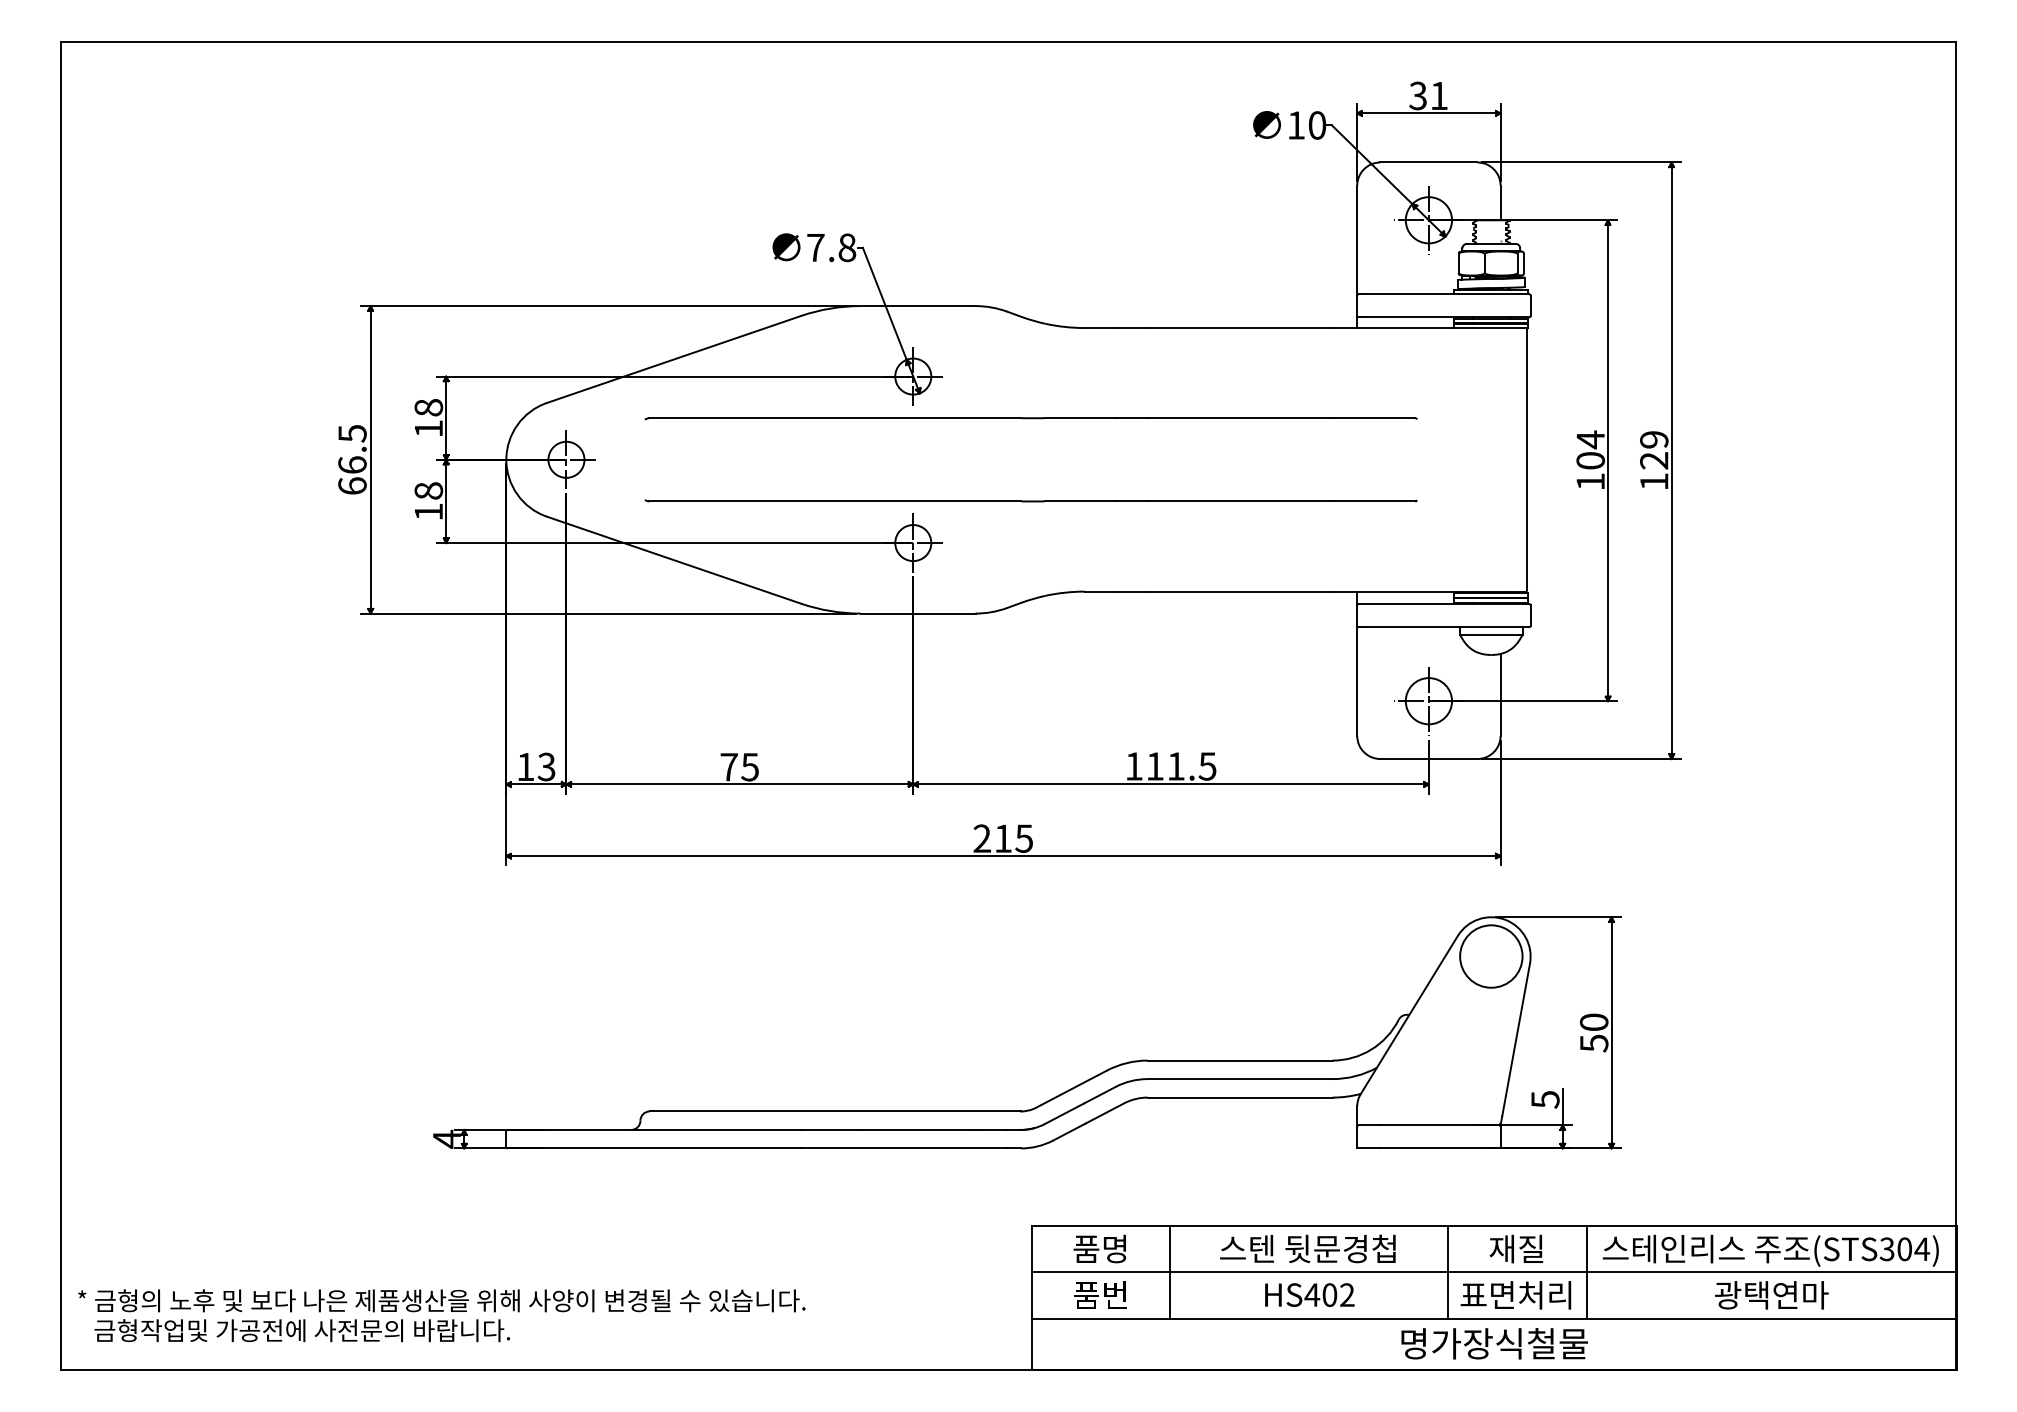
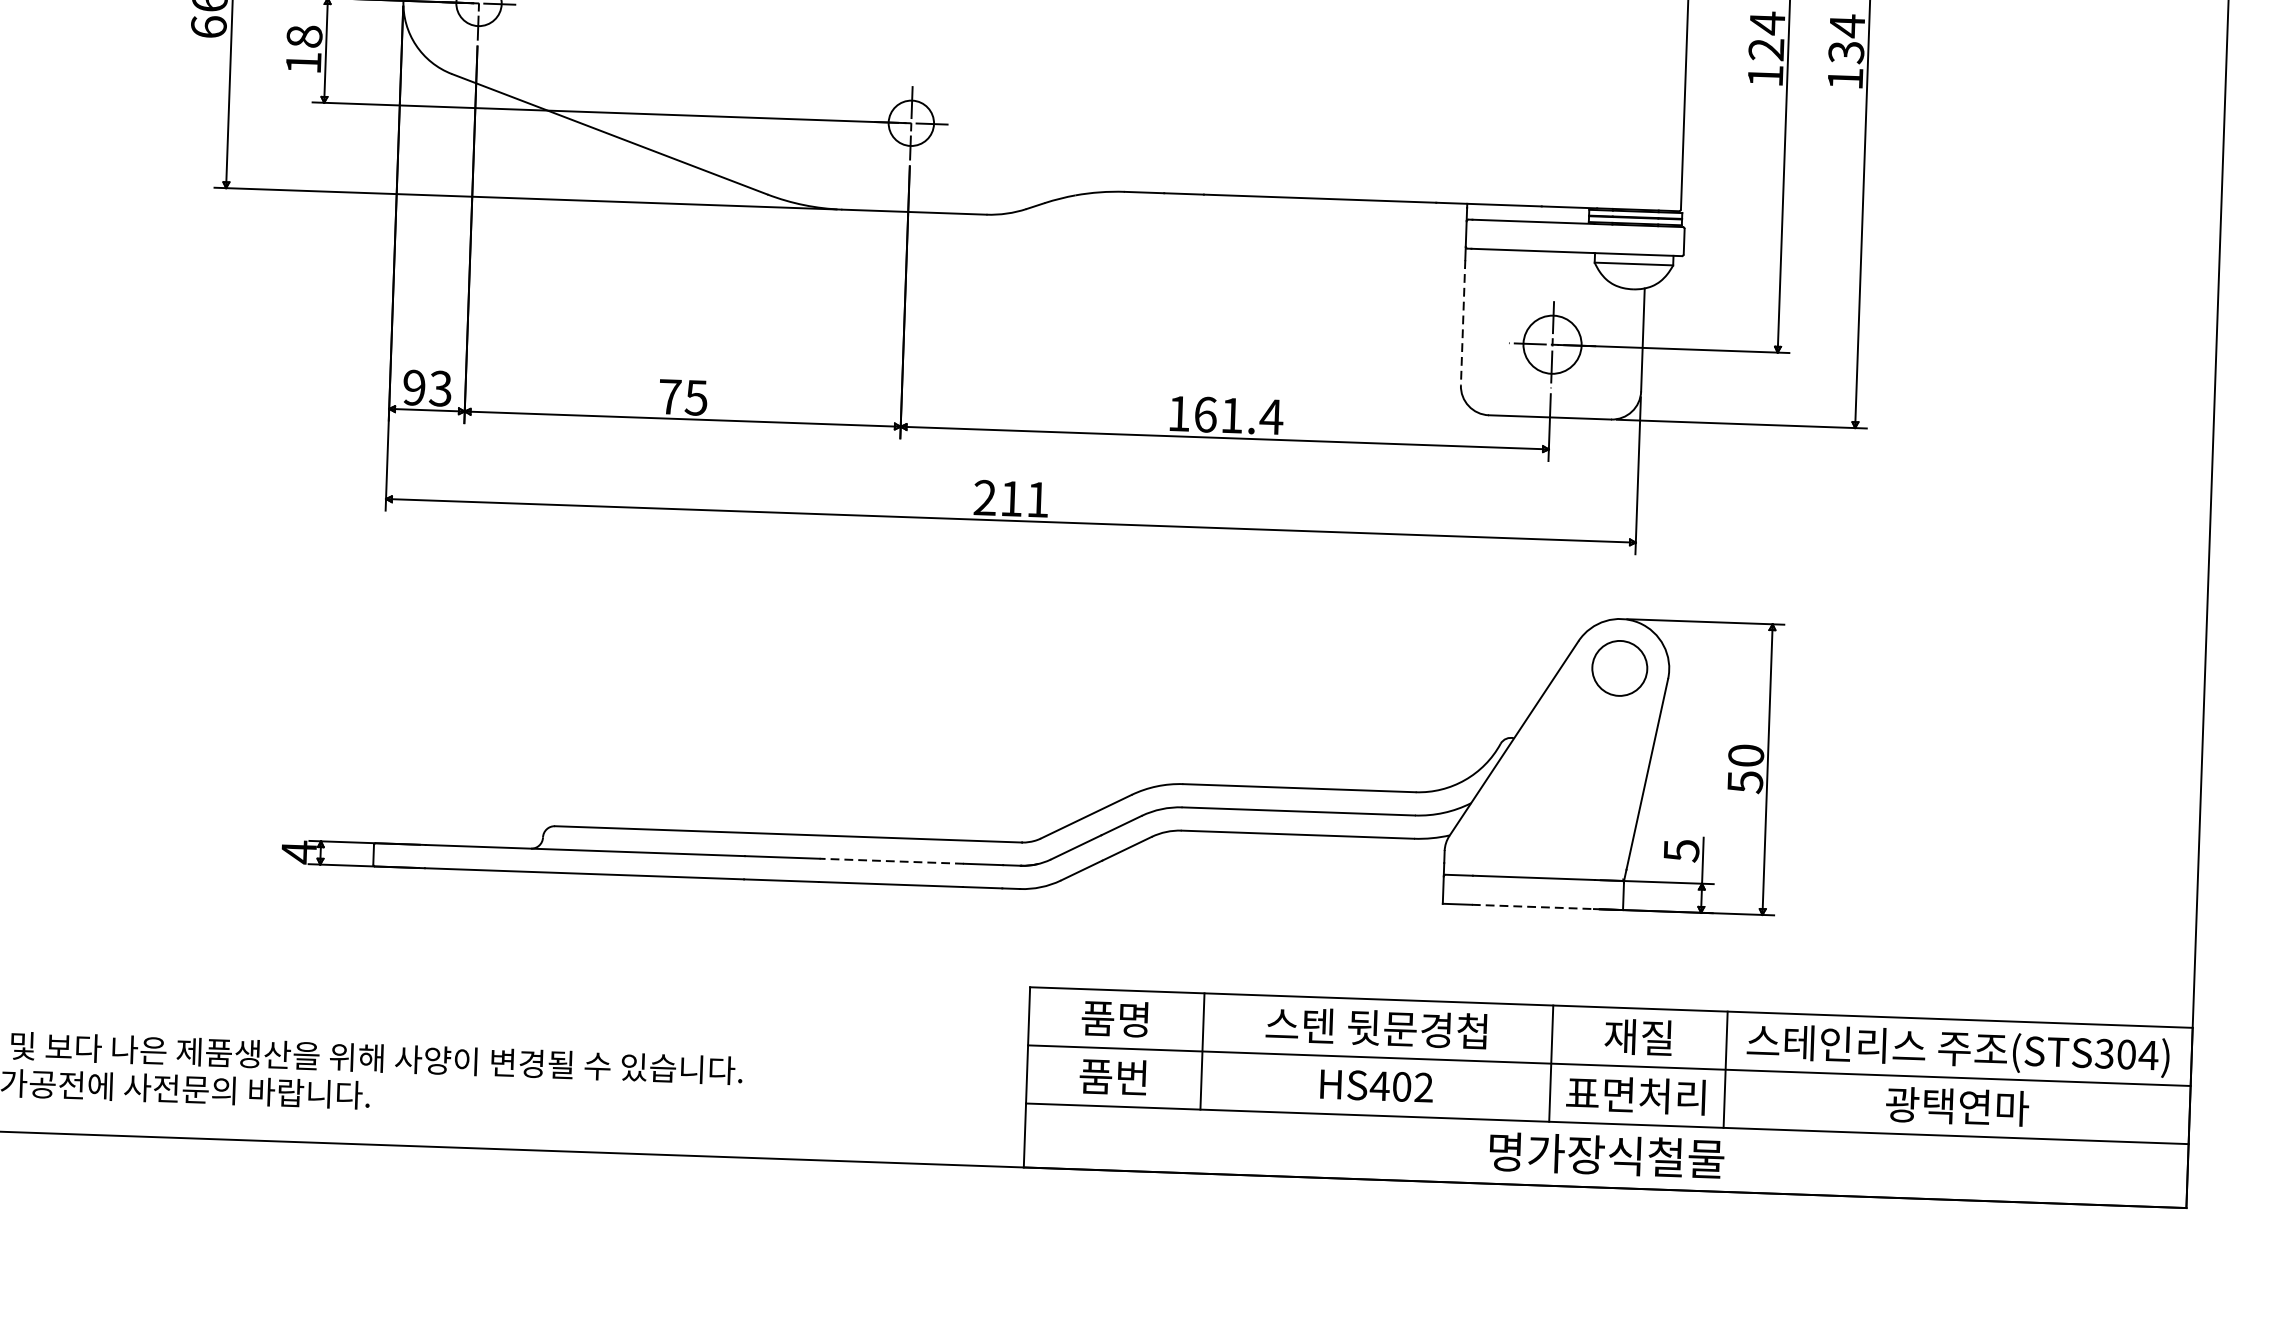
text: (1654, 449) -> (1847, 38), 129 -> 134
text: (1590, 460) -> (1766, 49), 104 -> 124
part: (1030, 500) -> (1060, 74), removed
line: (1357, 686) -> (1463, 323), solid -> dashed
text: (525, 766) -> (414, 387), 13 -> 93
text: (1182, 766) -> (1239, 415), 111.5 -> 161.4
text: (1023, 838) -> (1036, 499), 215 -> 211
circle: (1491, 956) -> (1620, 668), size x0.7
line: (917, 1129) -> (890, 860), solid -> dashed
line: (1428, 1148) -> (1532, 906), solid -> dashed

